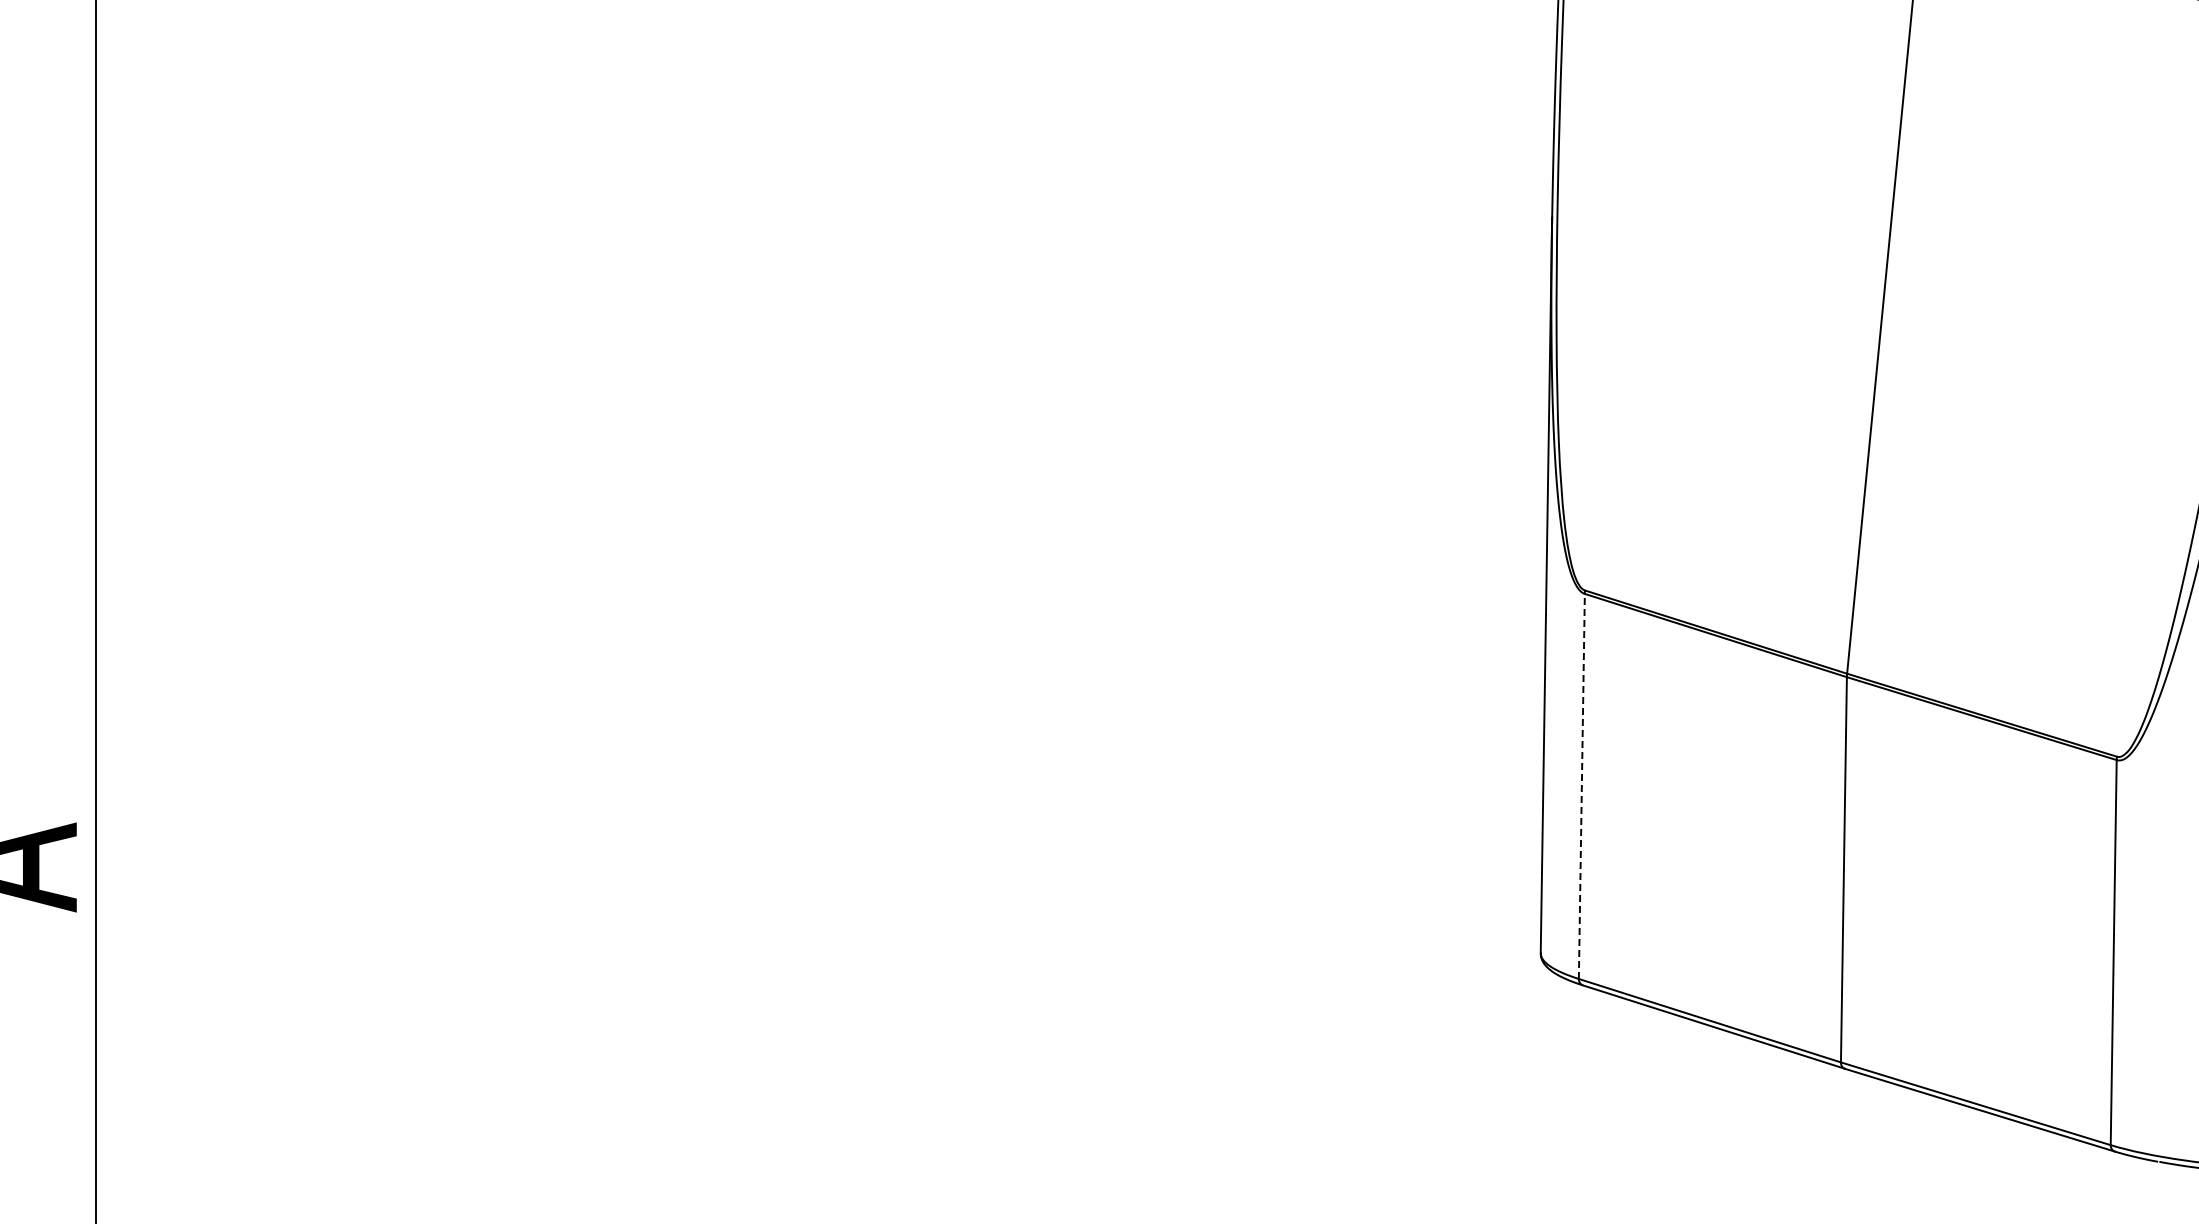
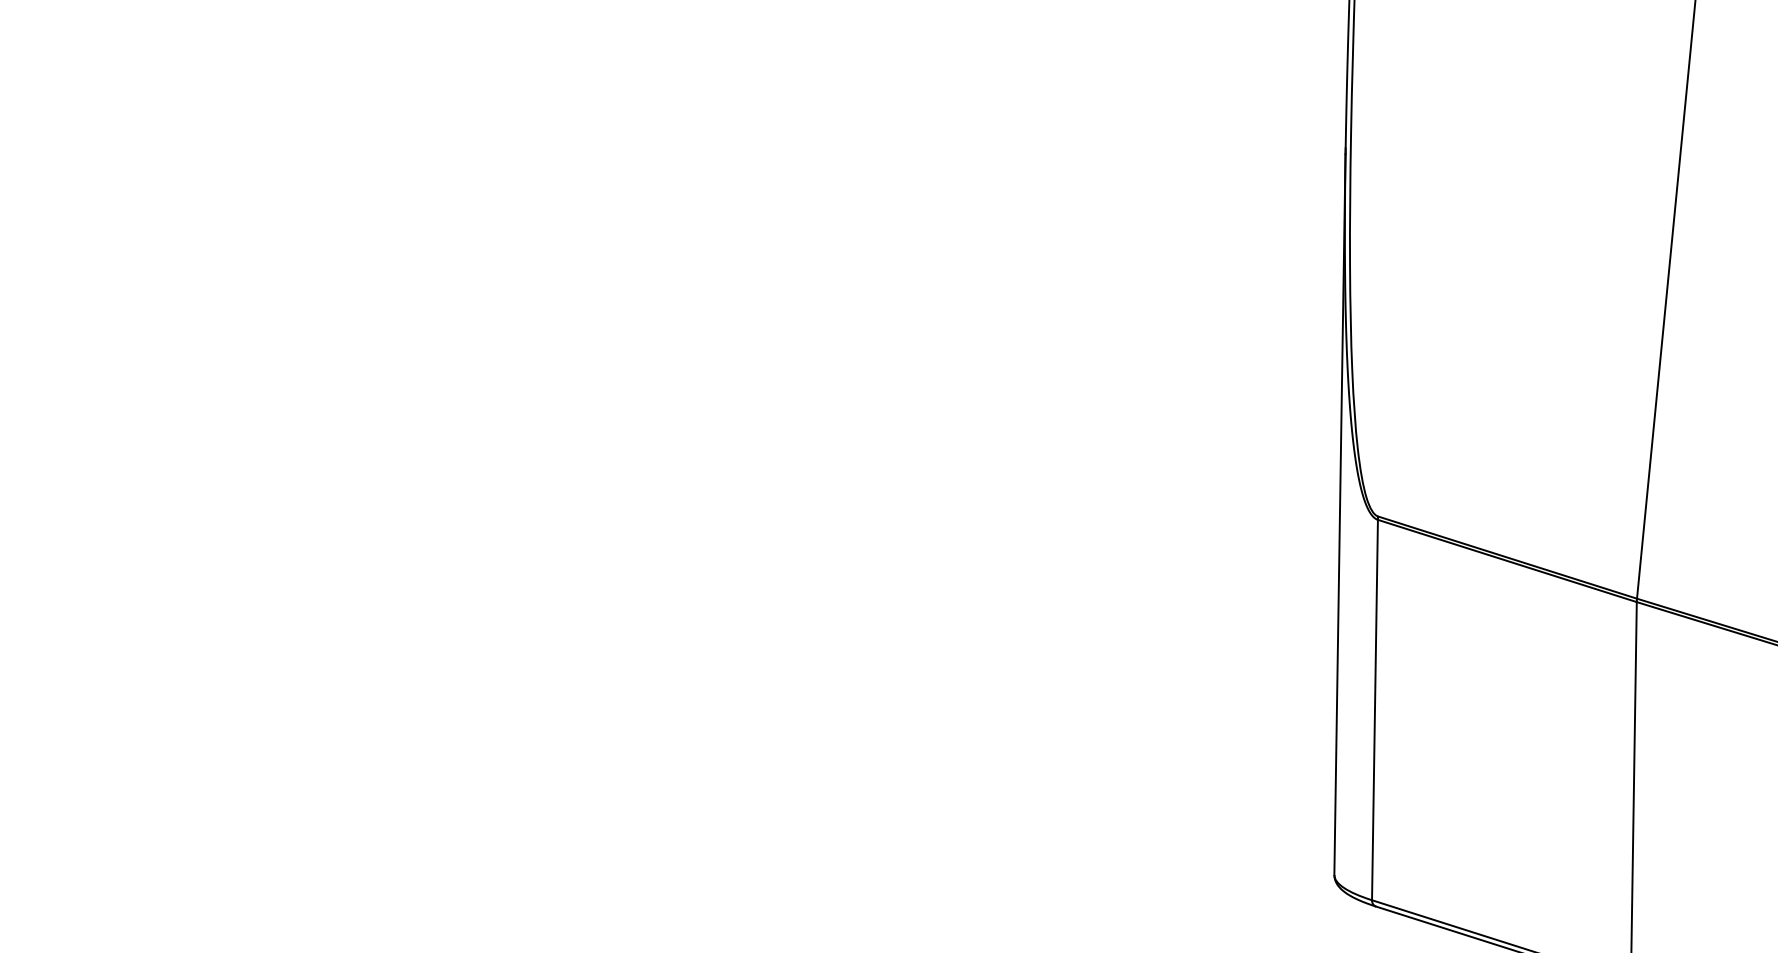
line: (1581, 786) -> (1374, 710), dashed -> solid

